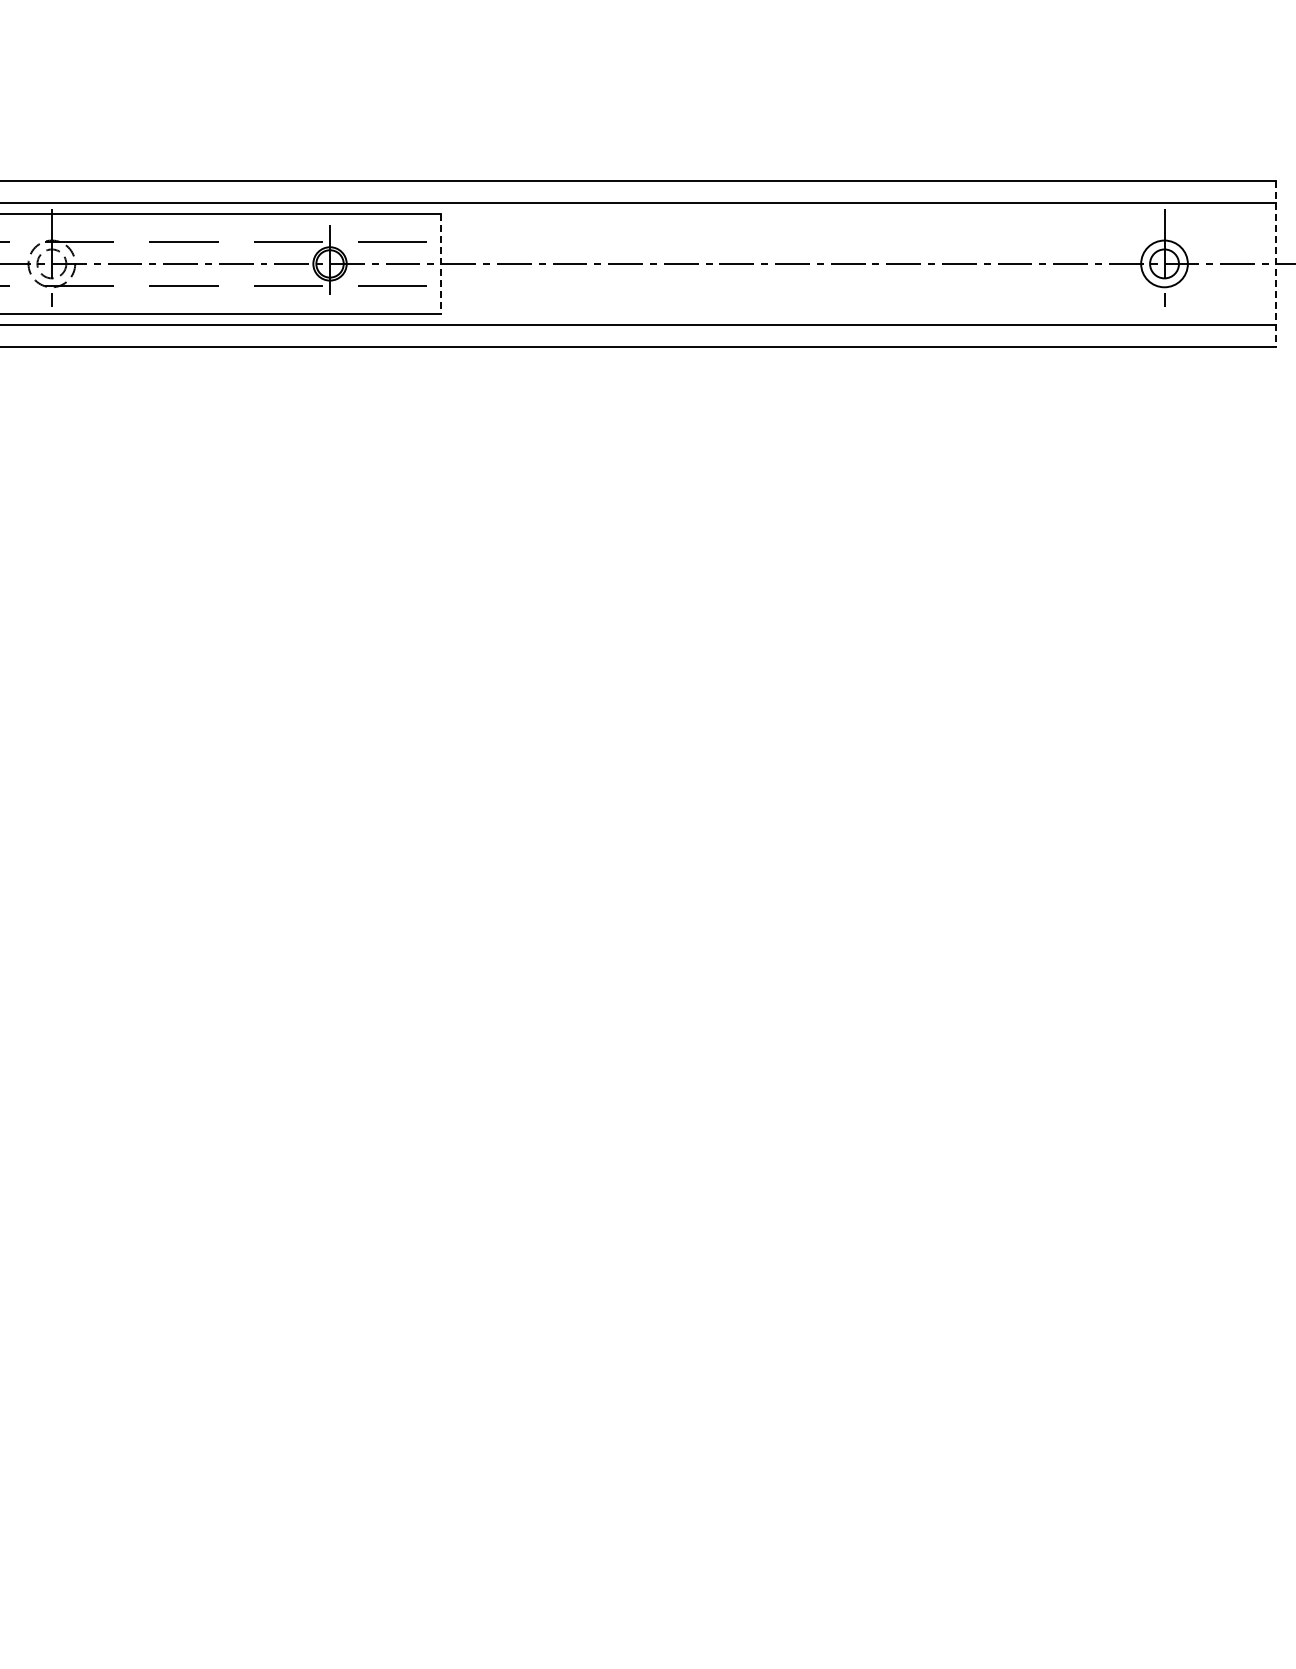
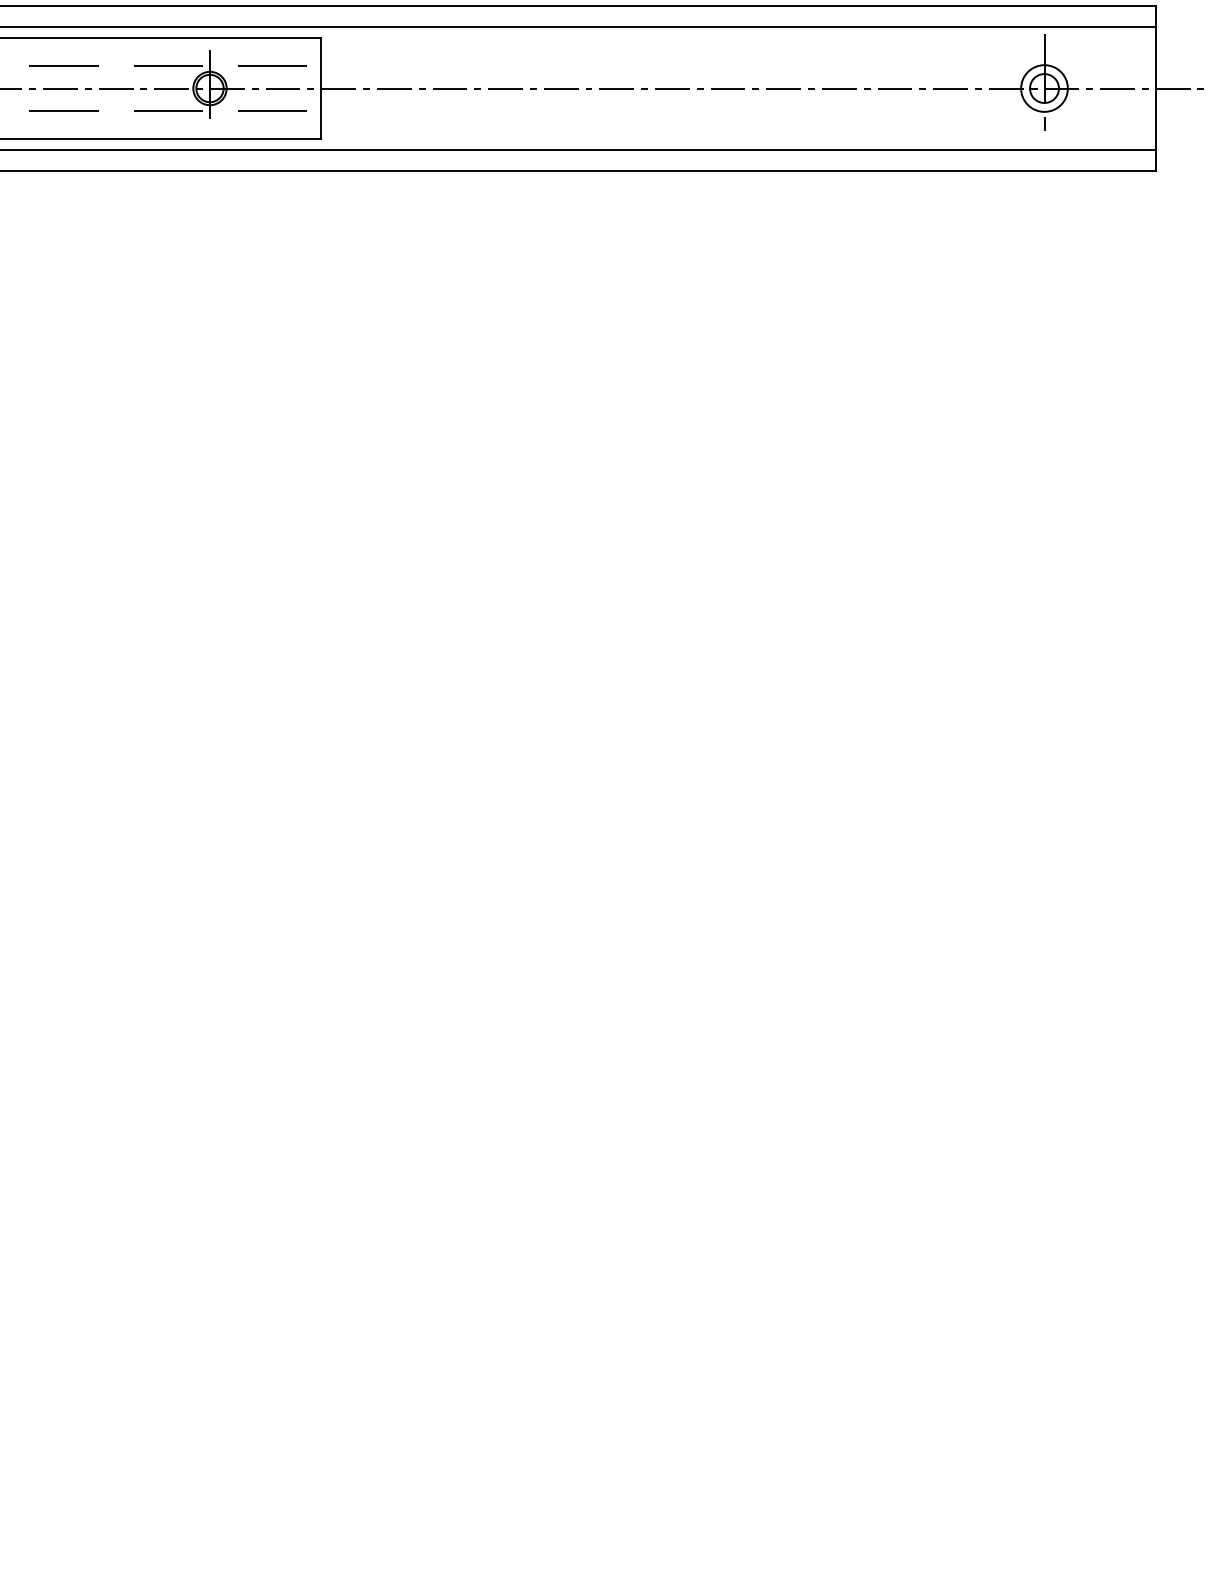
line: (1275, 263) -> (1155, 88), dashed -> solid
line: (441, 264) -> (321, 89), dashed -> solid

